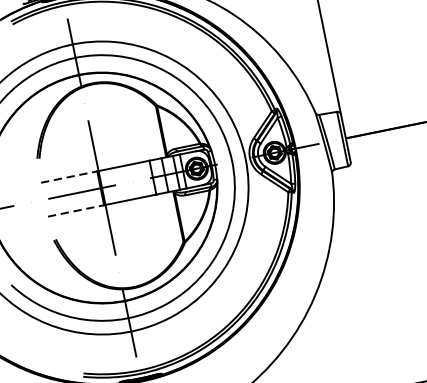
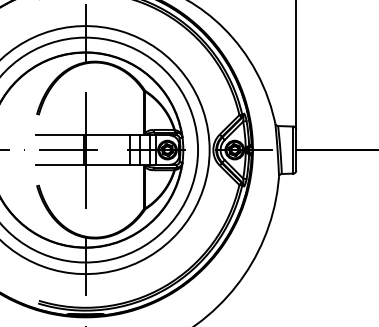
line: (69, 177) -> (60, 135), dashed -> solid
line: (76, 210) -> (60, 164), dashed -> solid

